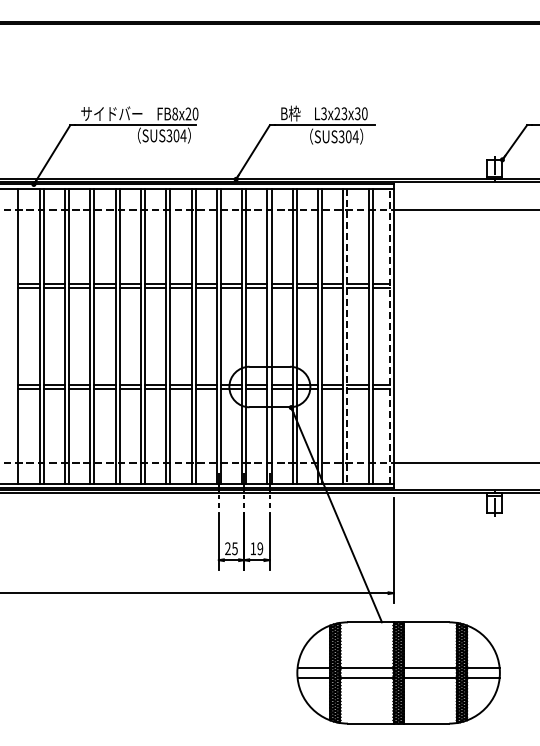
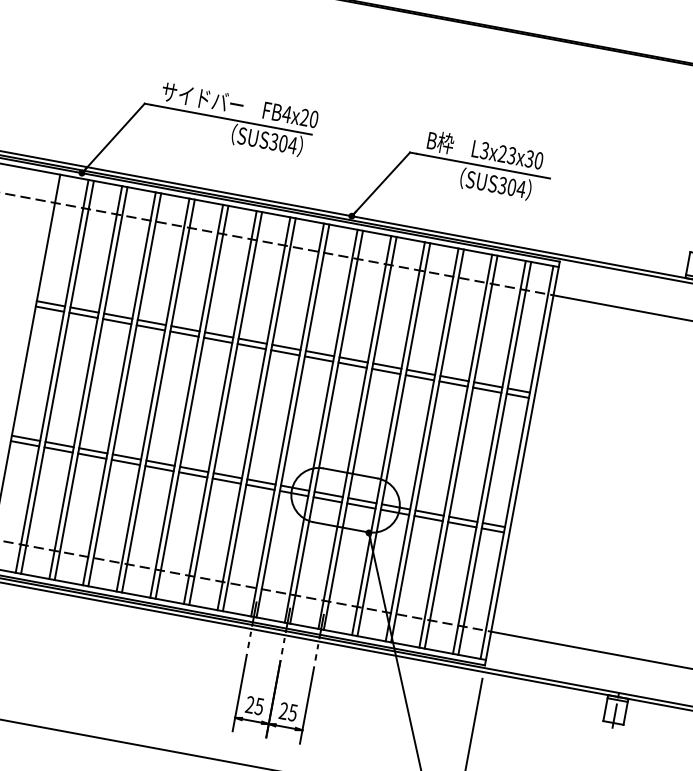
text: (175, 113) -> (287, 113), FB8x20 -> FB4x20
line: (347, 336) -> (461, 452), dashed -> solid
line: (389, 336) -> (516, 462), dashed -> solid
text: (256, 548) -> (288, 711), 19 -> 25

